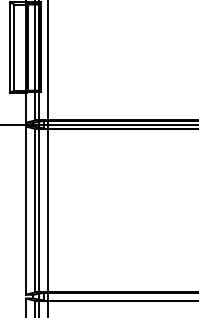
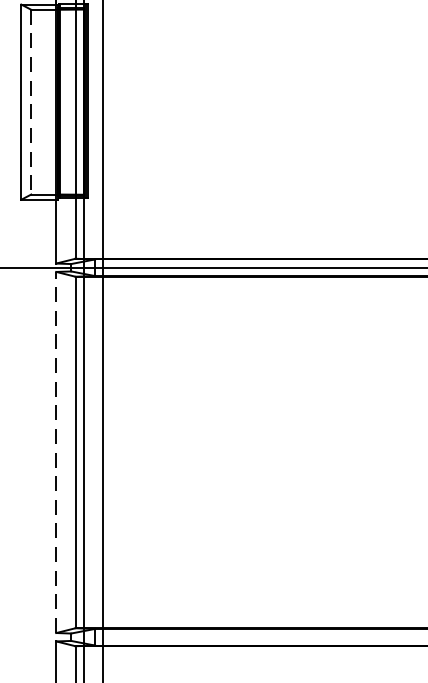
line: (14, 47) -> (31, 101), solid -> dashed
line: (26, 210) -> (57, 452), solid -> dashed

